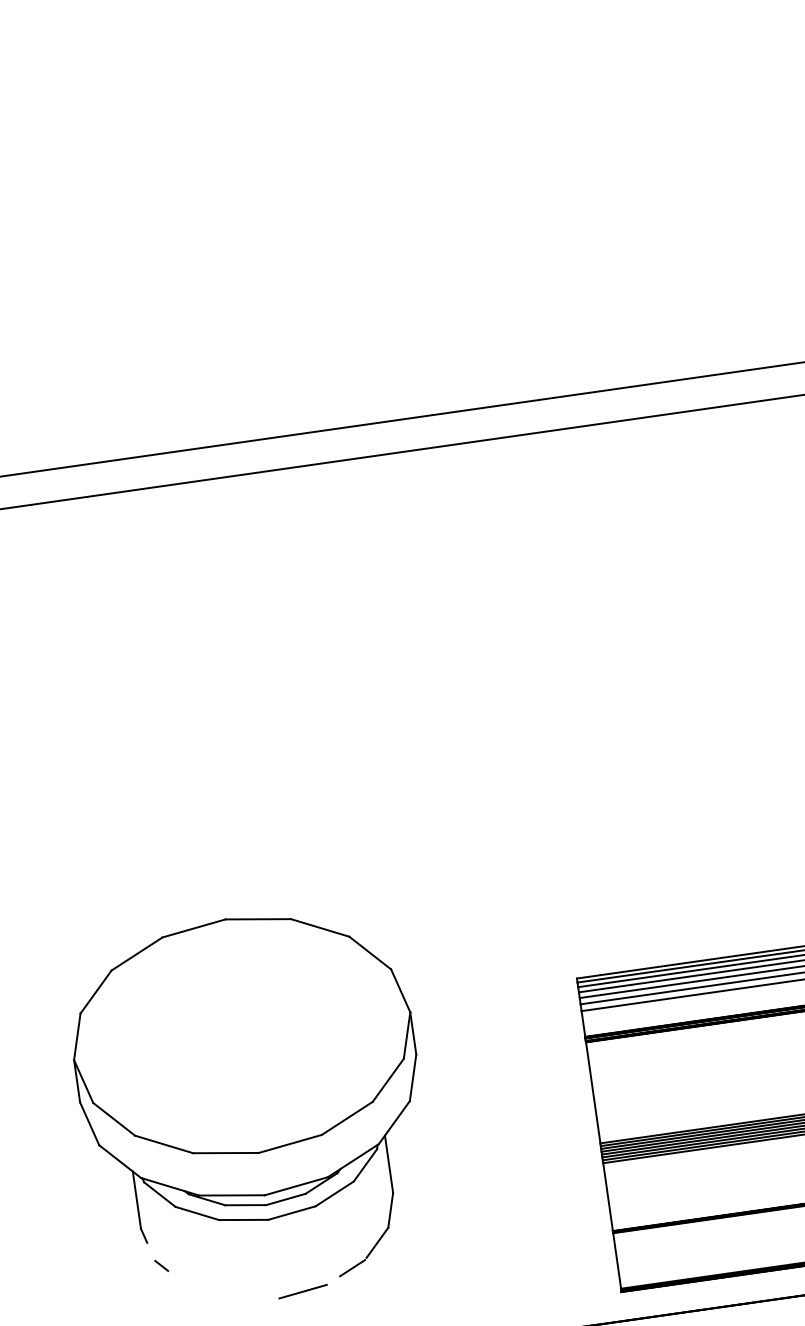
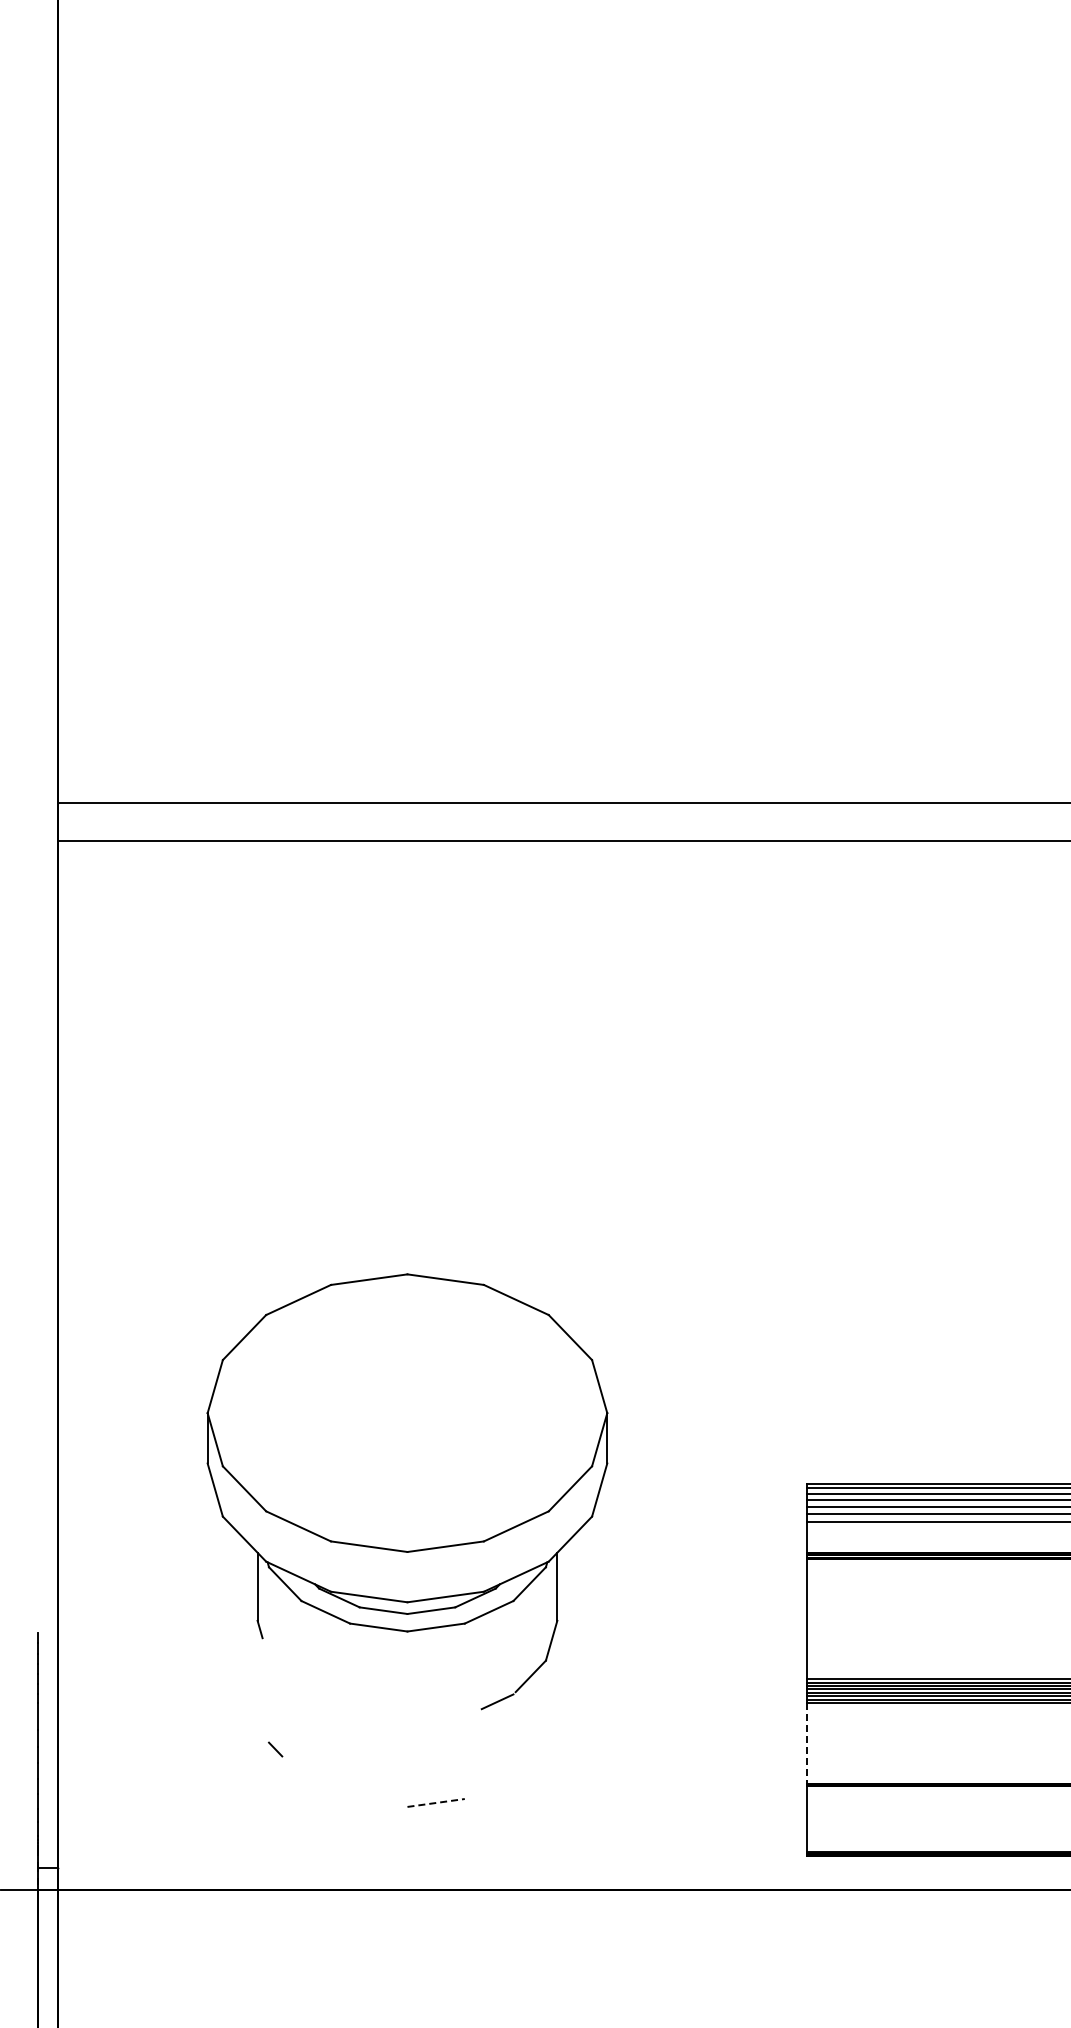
part: (251, 1102) -> (407, 1491), moved
line: (608, 1197) -> (807, 1743), solid -> dashed
line: (303, 1291) -> (436, 1802), solid -> dashed

